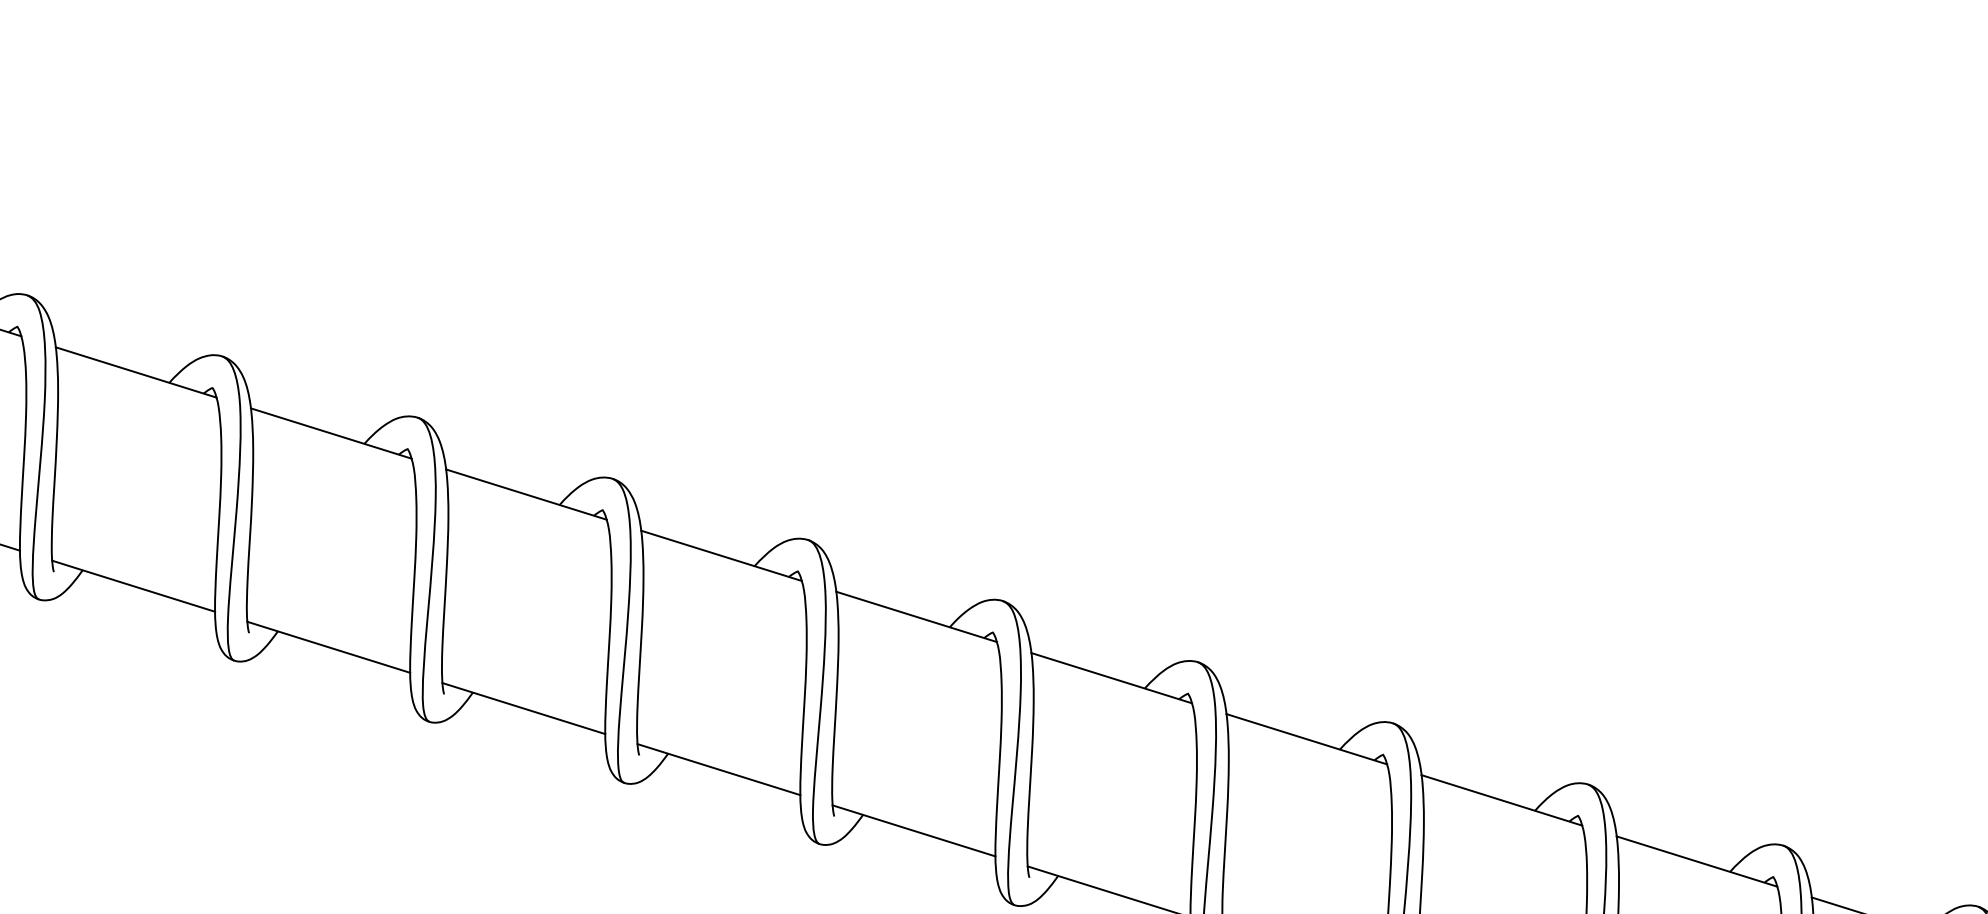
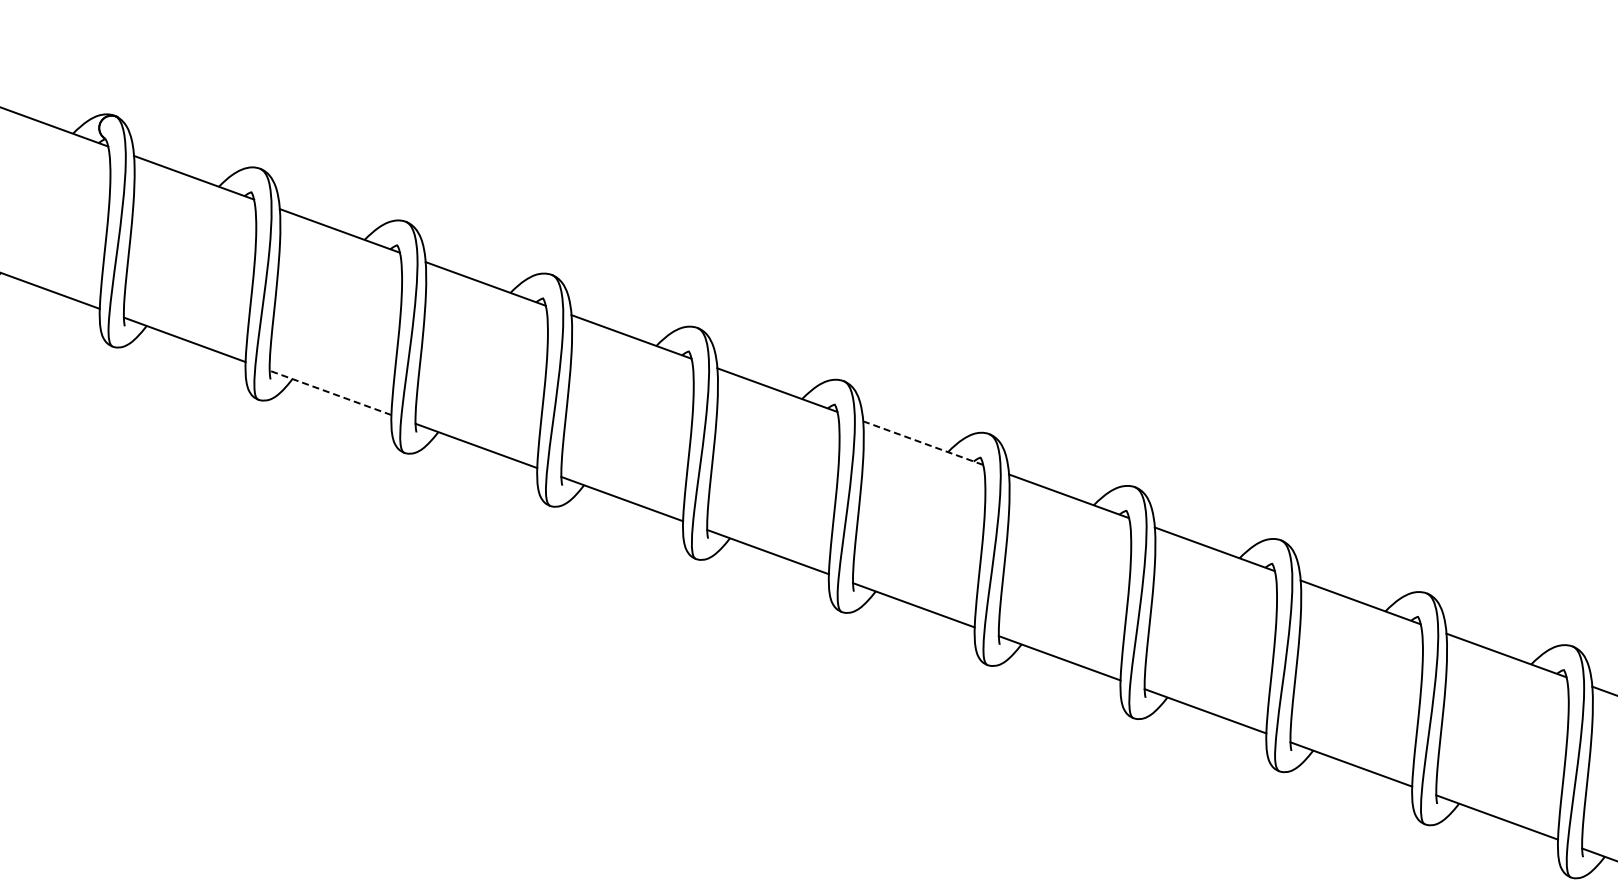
line: (133, 585) -> (330, 392), solid -> dashed
line: (917, 617) -> (923, 443), solid -> dashed

